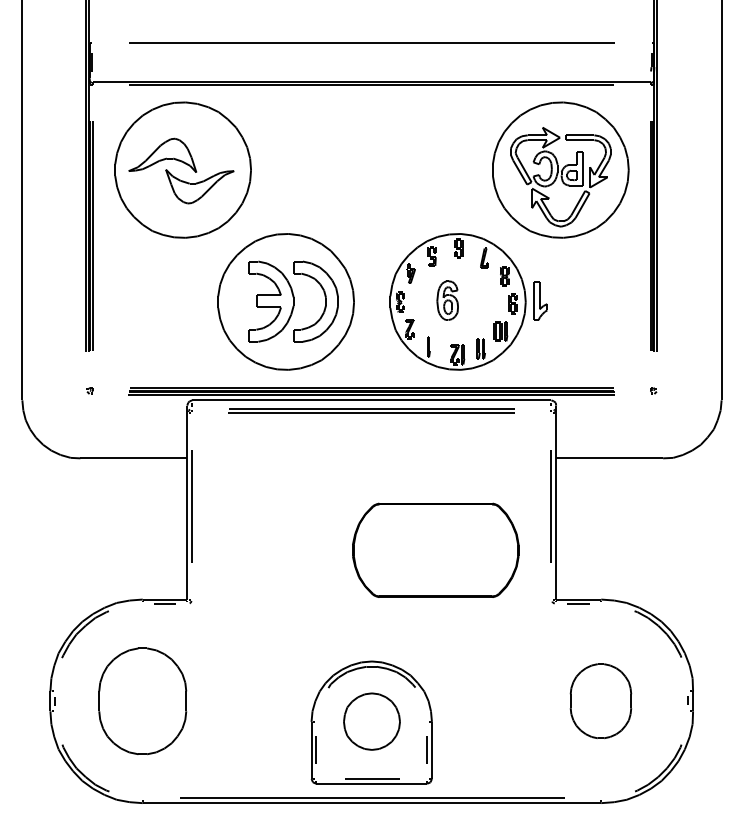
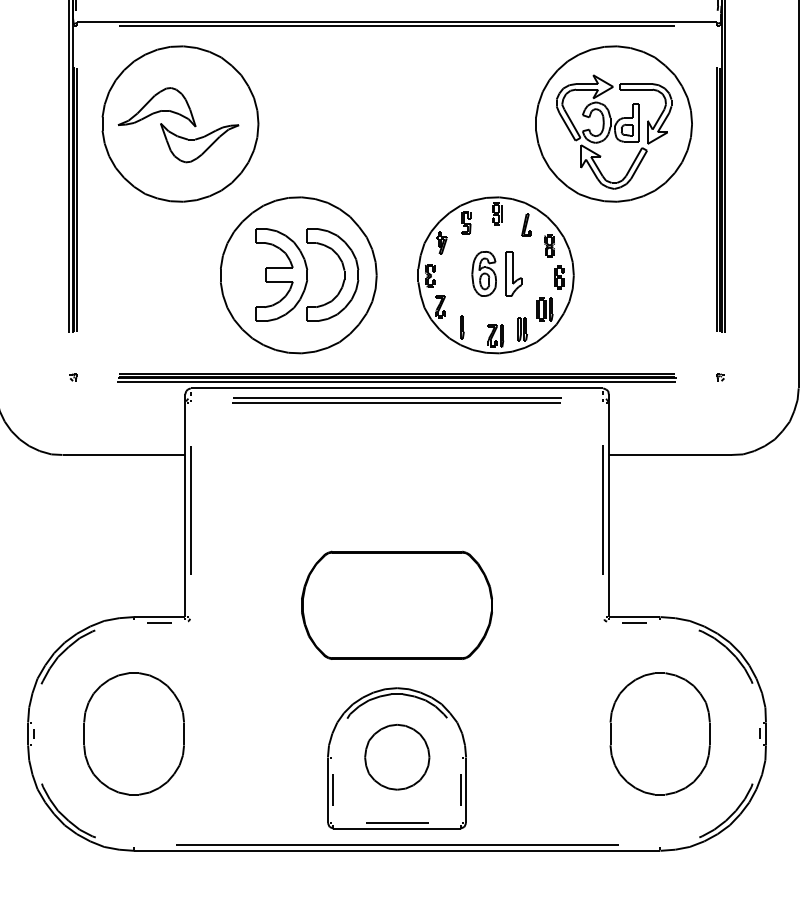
part: (540, 300) -> (513, 273), moved
part: (435, 549) -> (396, 604), moved
part: (600, 700) -> (659, 732), size x1.43

